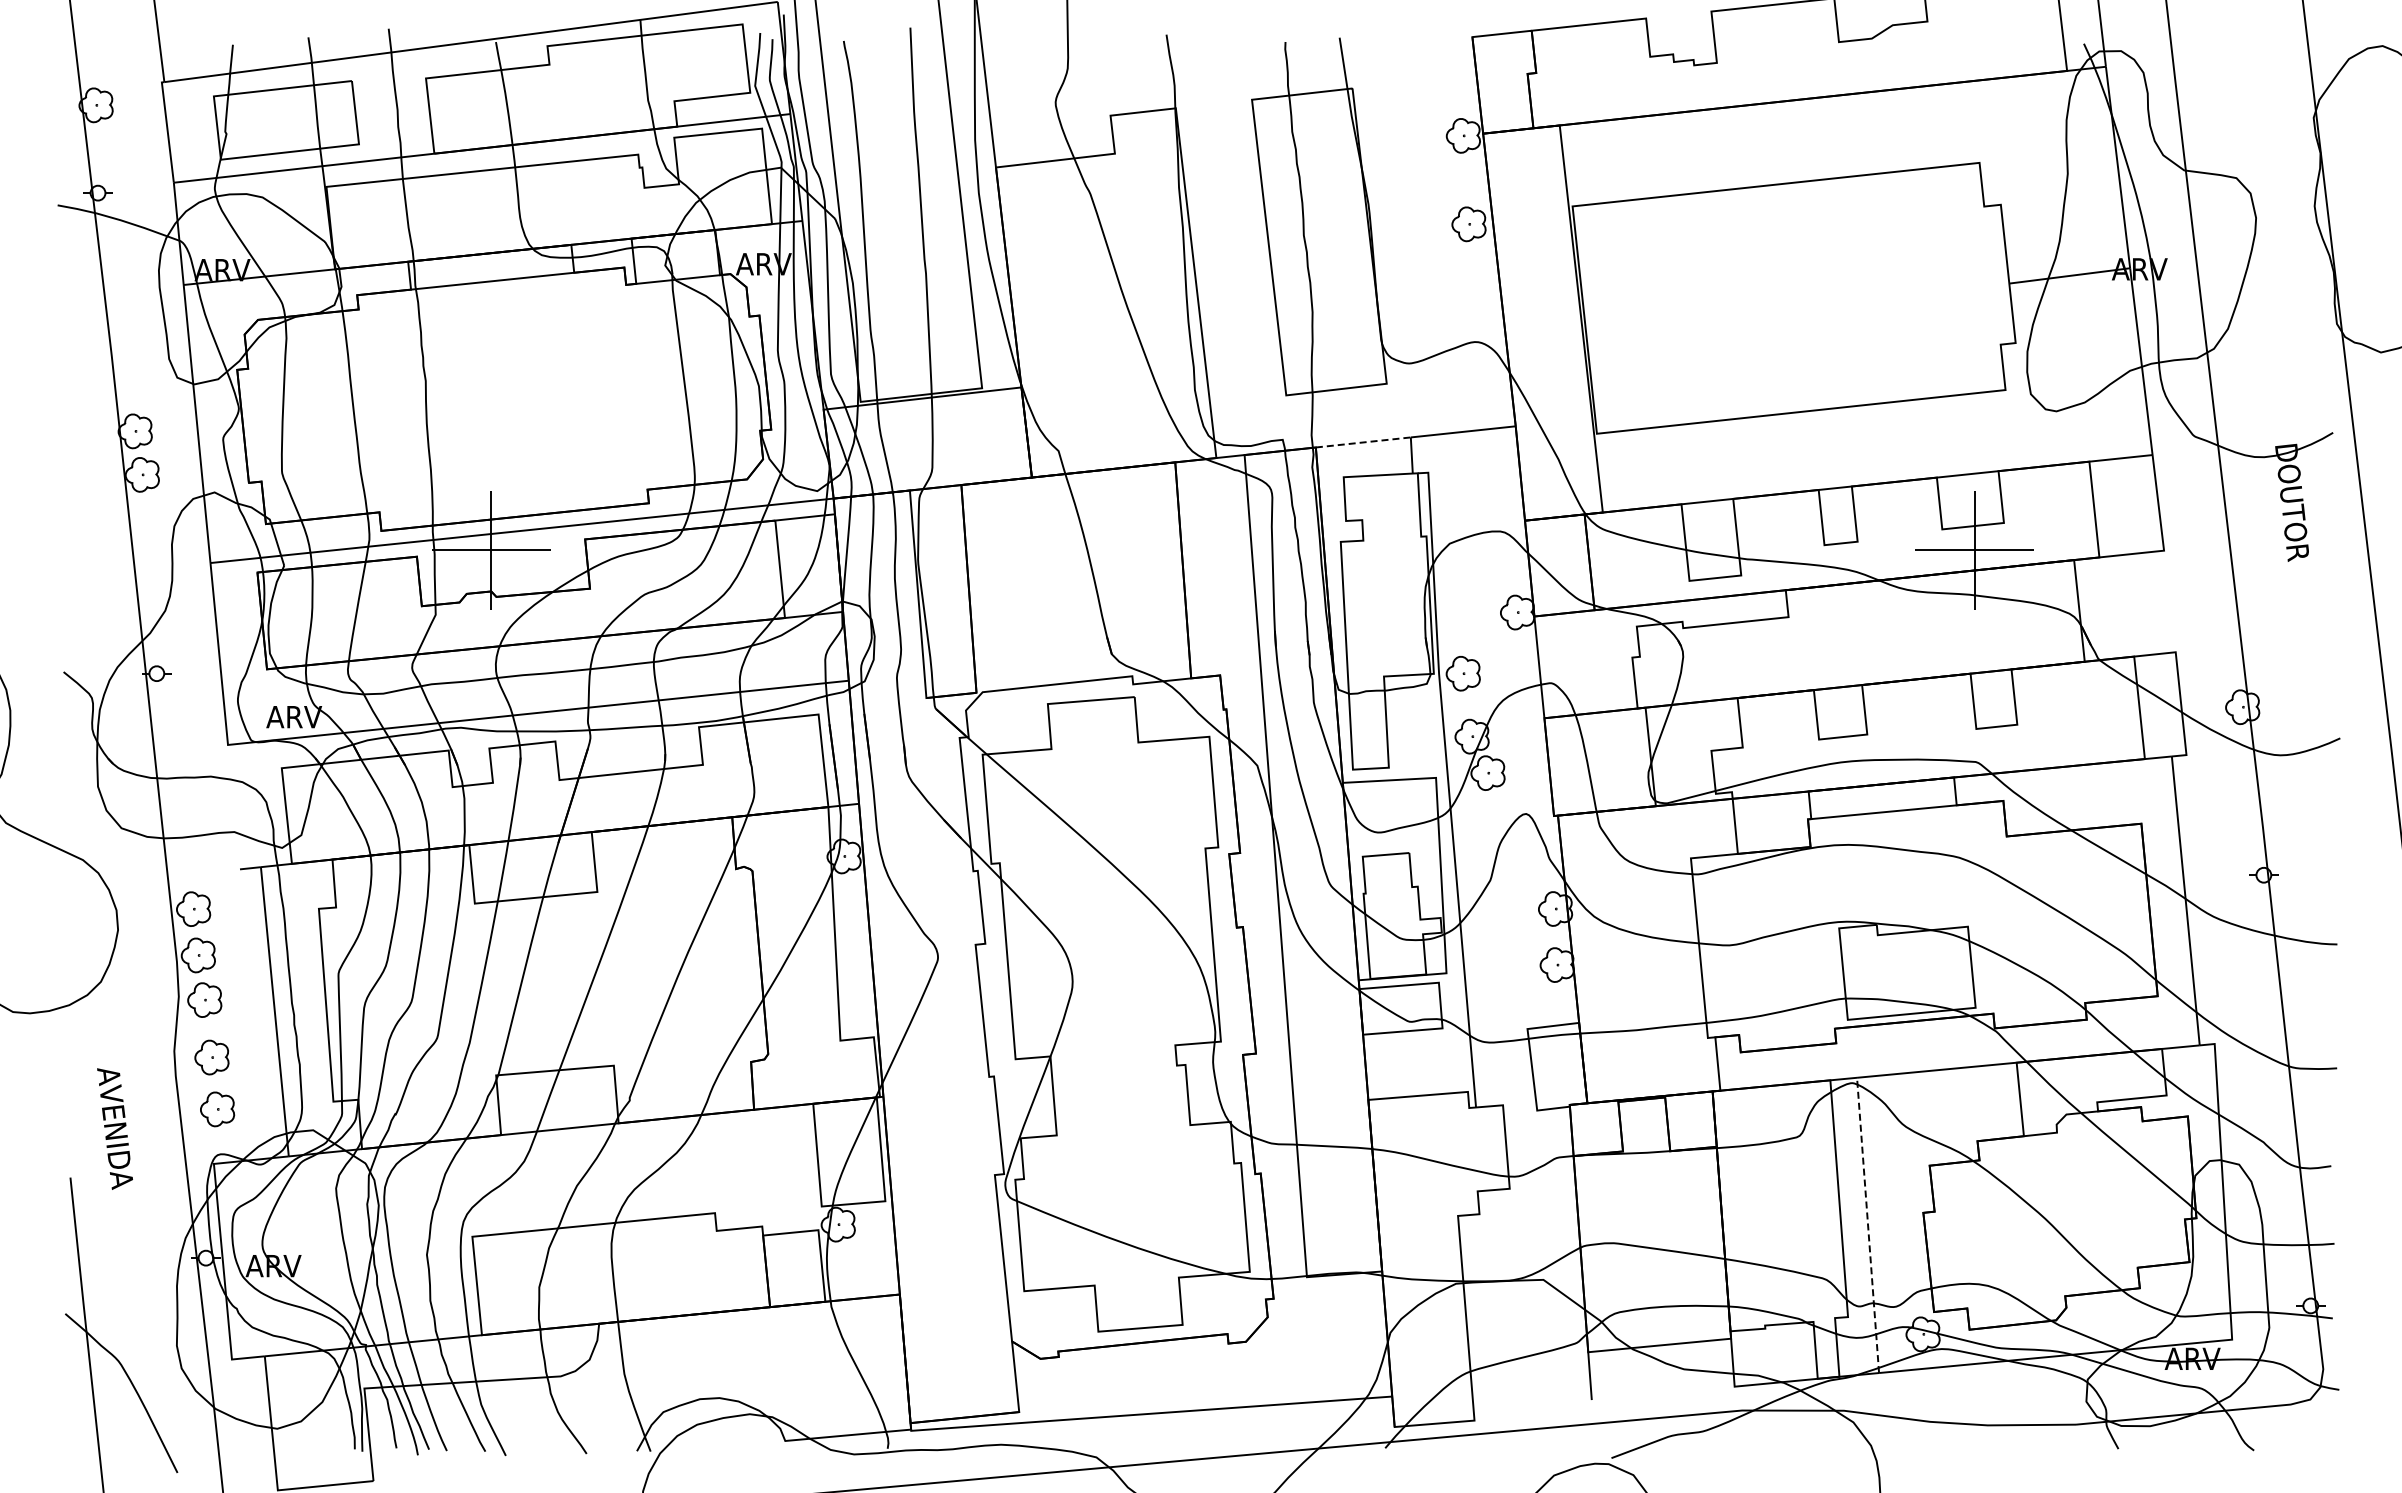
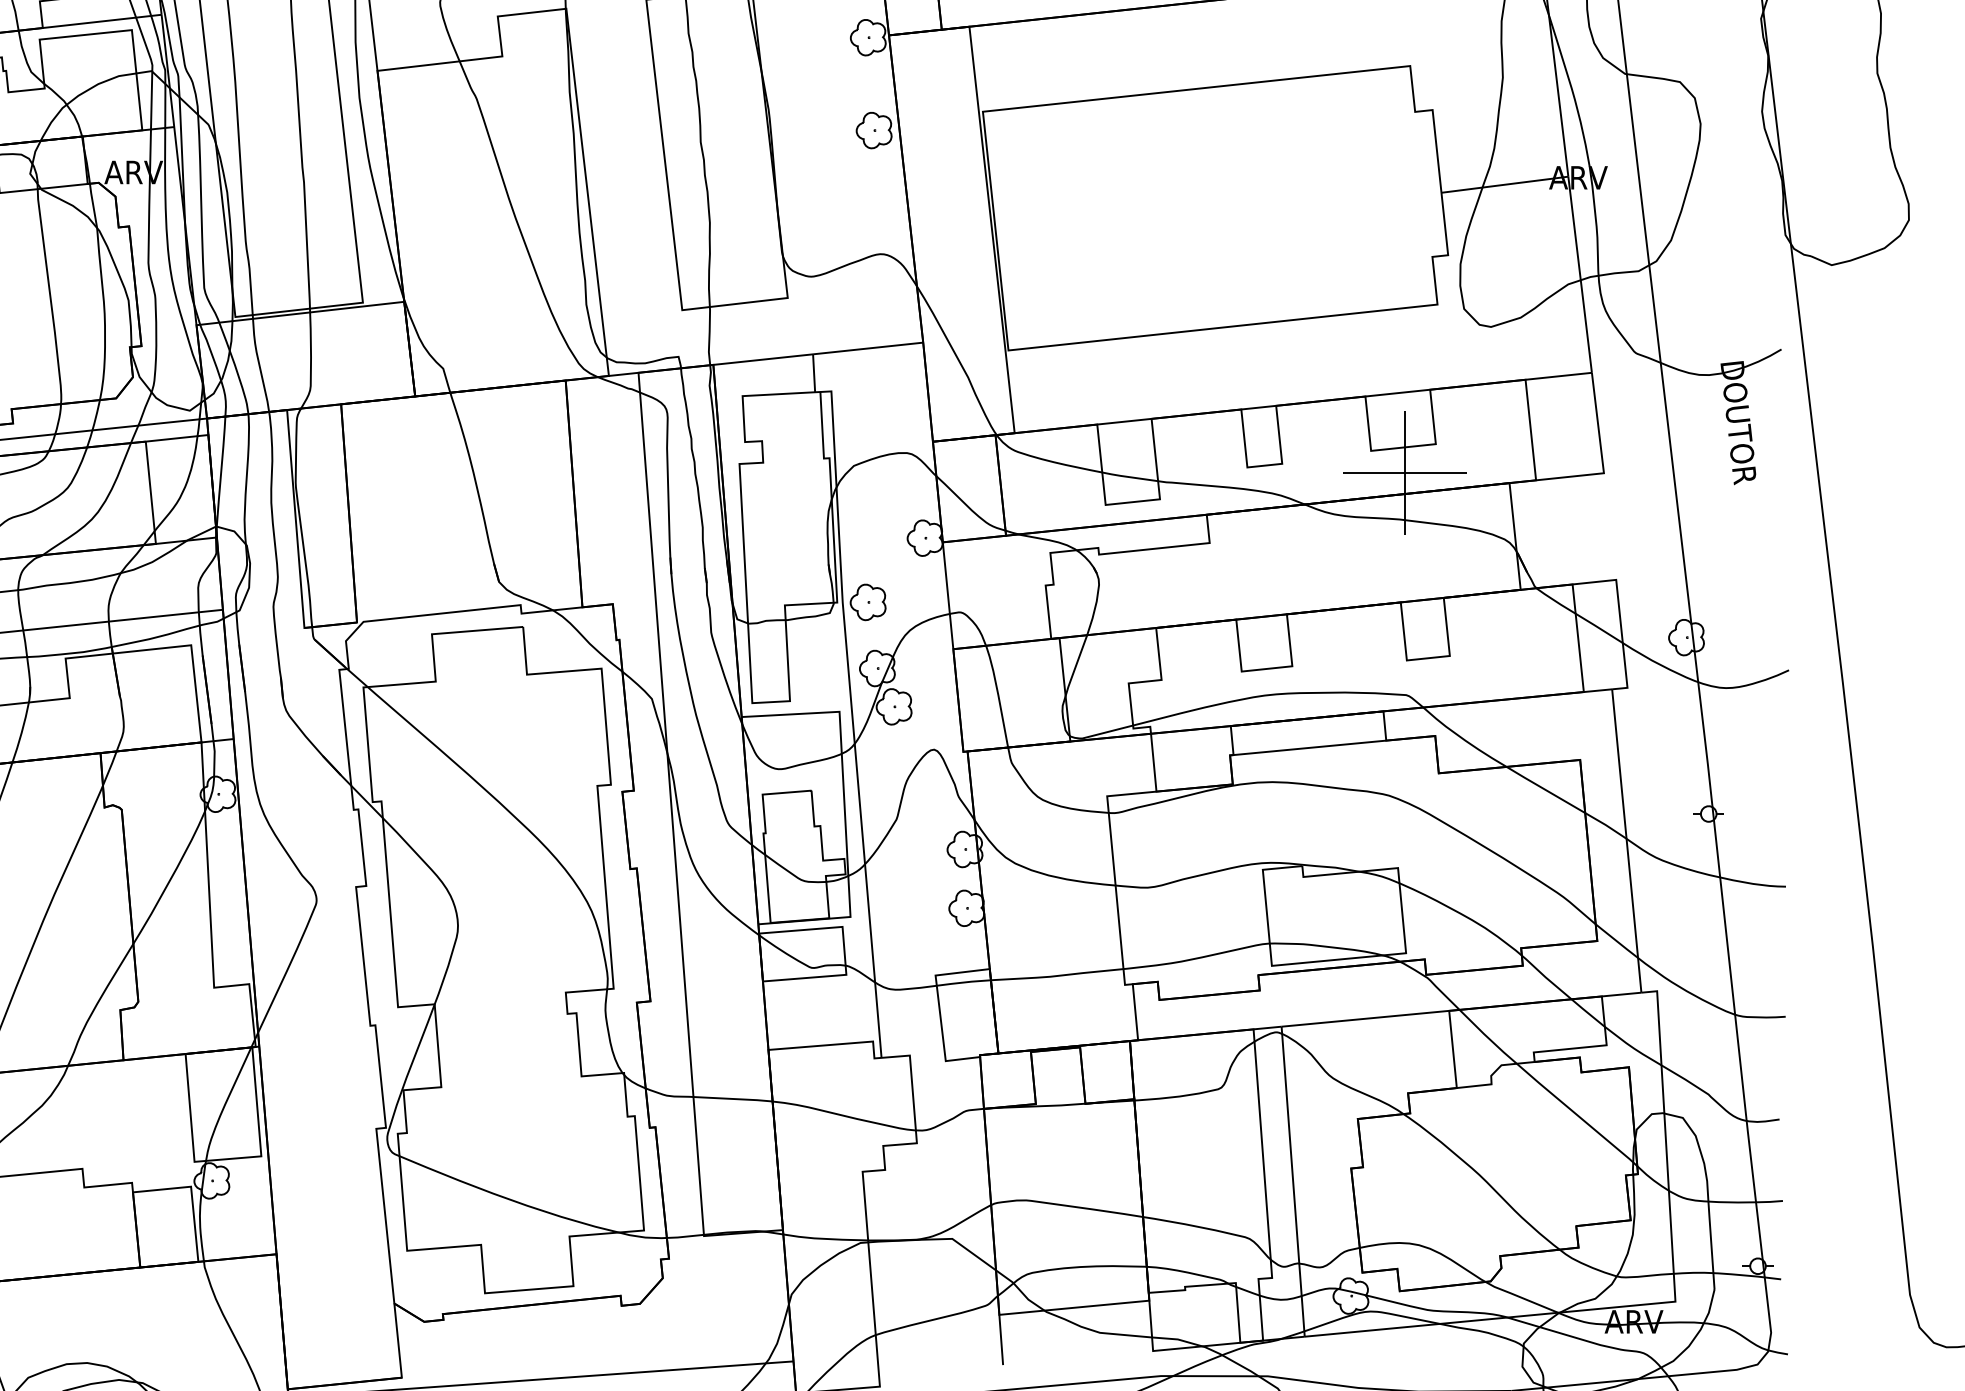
line: (1363, 442) -> (763, 359), dashed -> solid
line: (1868, 1224) -> (1293, 1180), dashed -> solid

